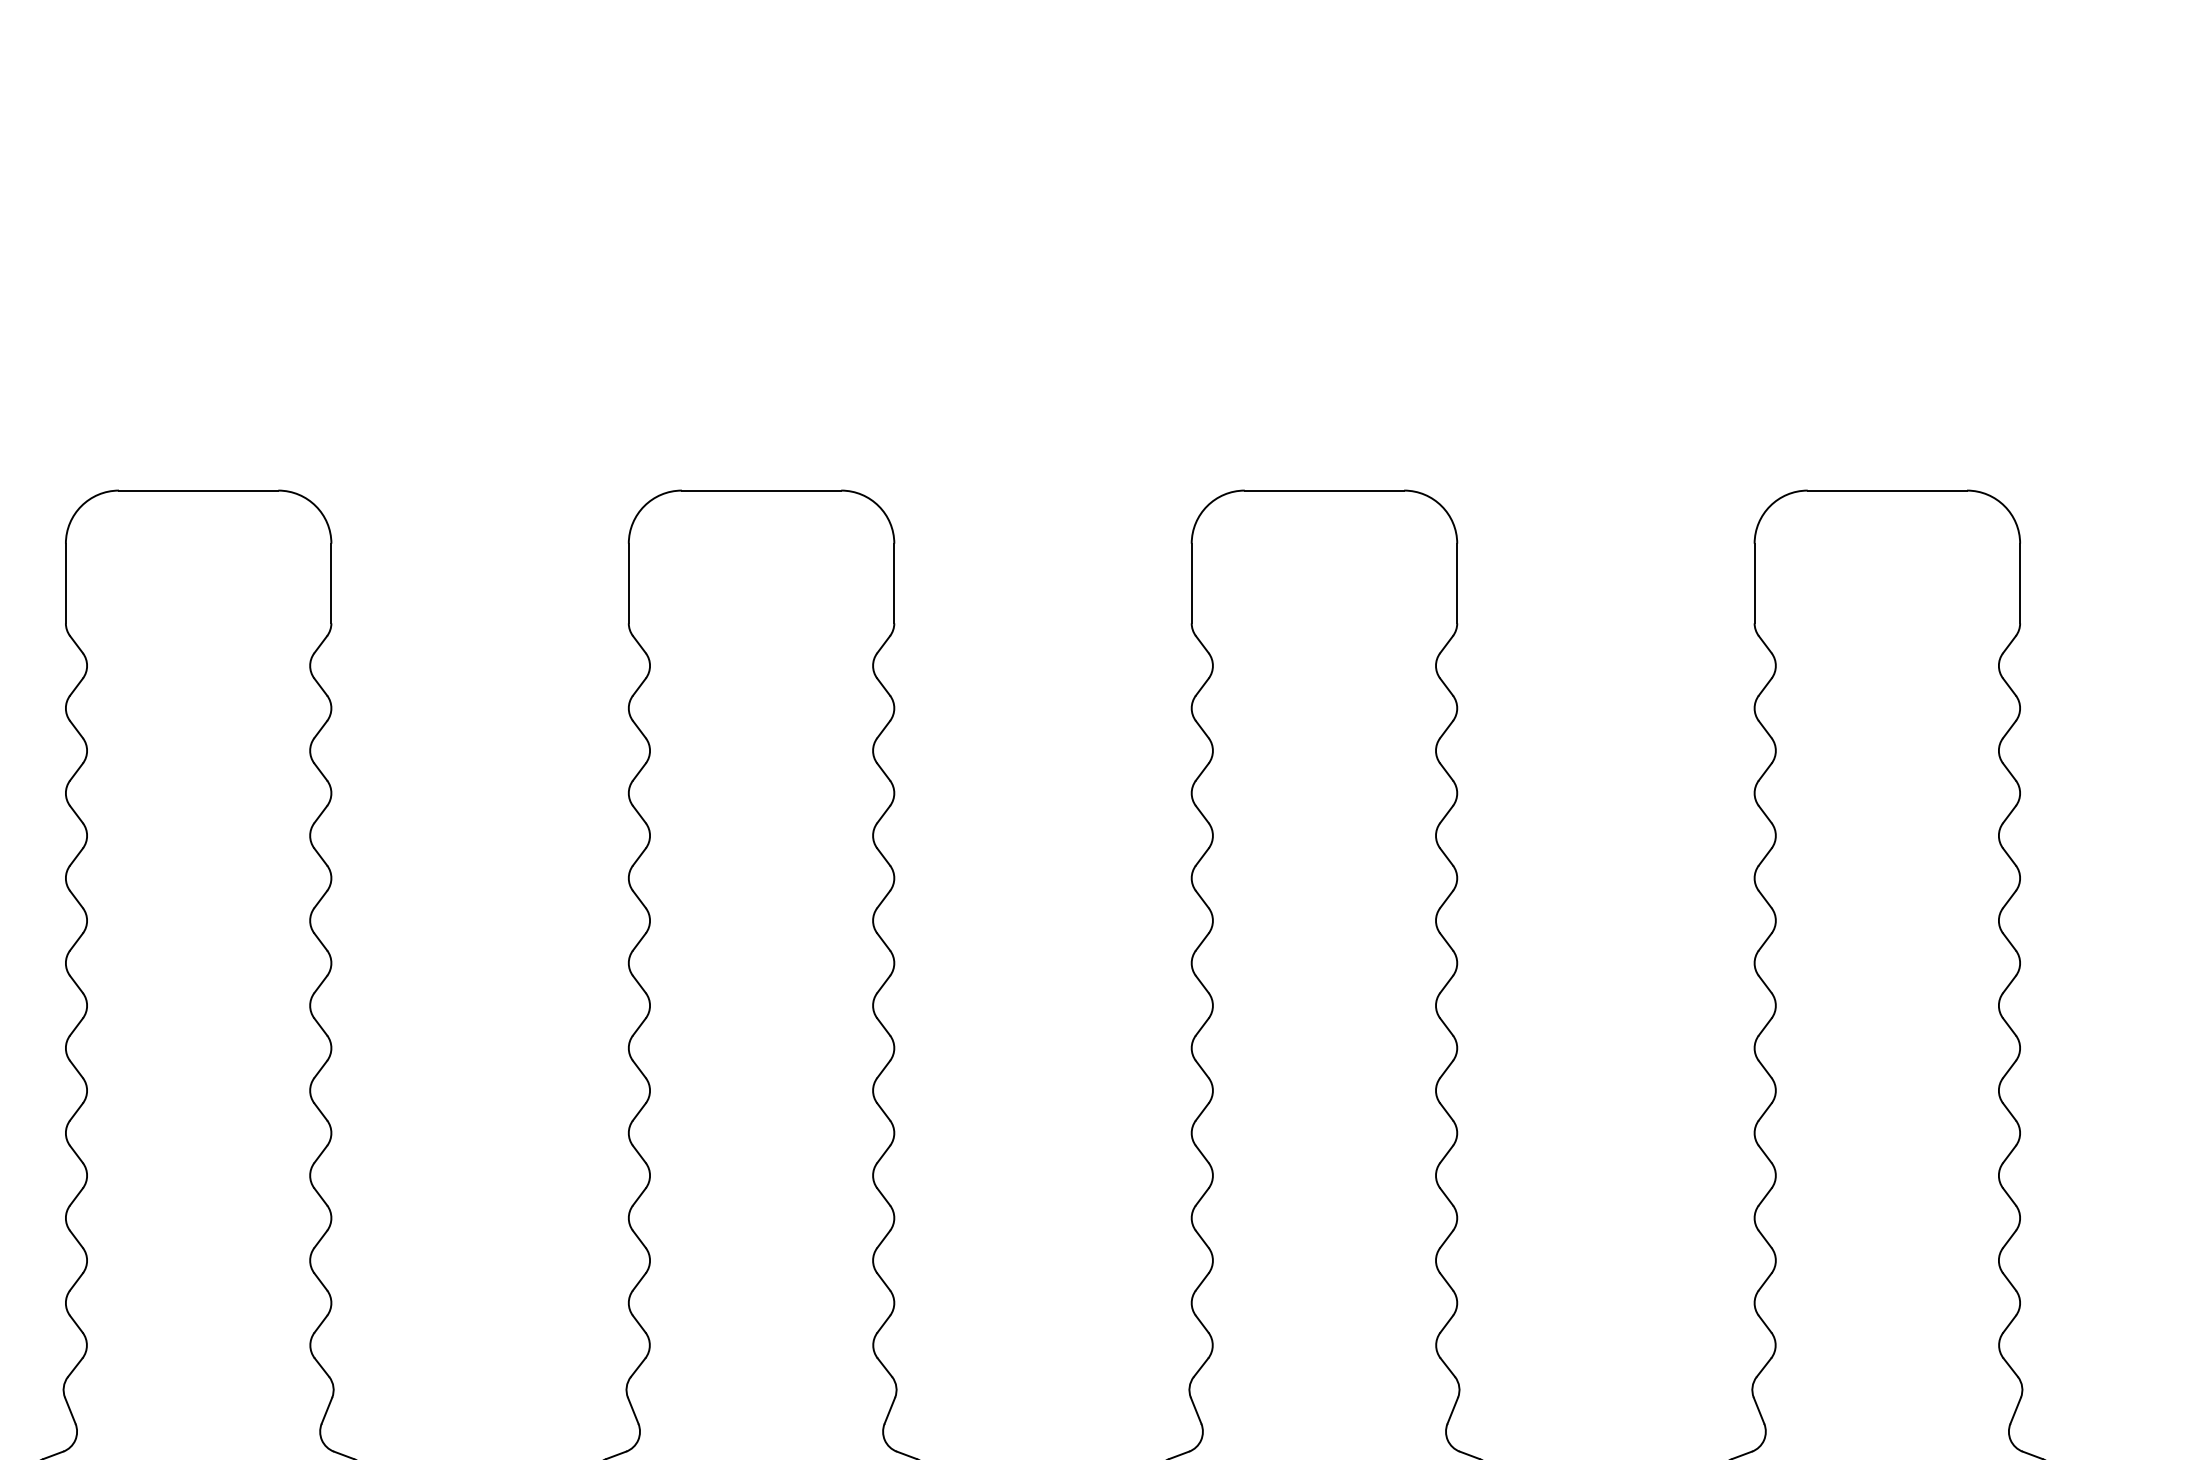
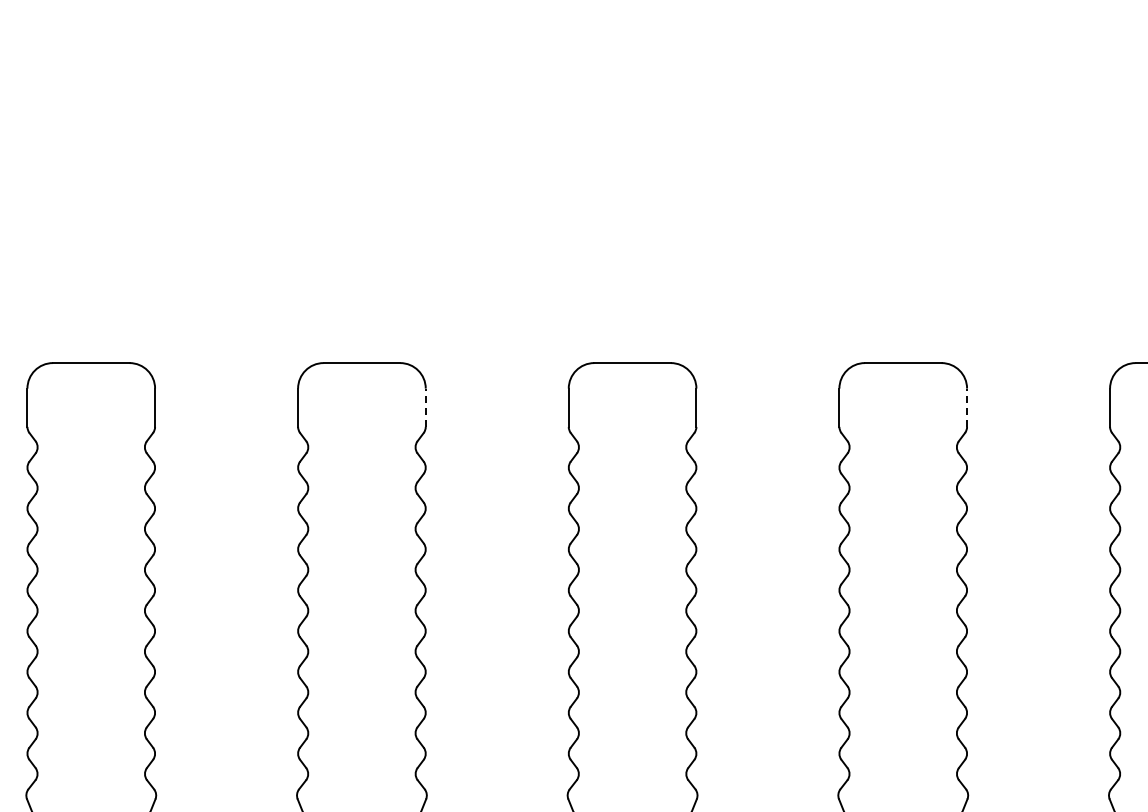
line: (893, 582) -> (425, 407), solid -> dashed
line: (2021, 582) -> (967, 407), solid -> dashed

